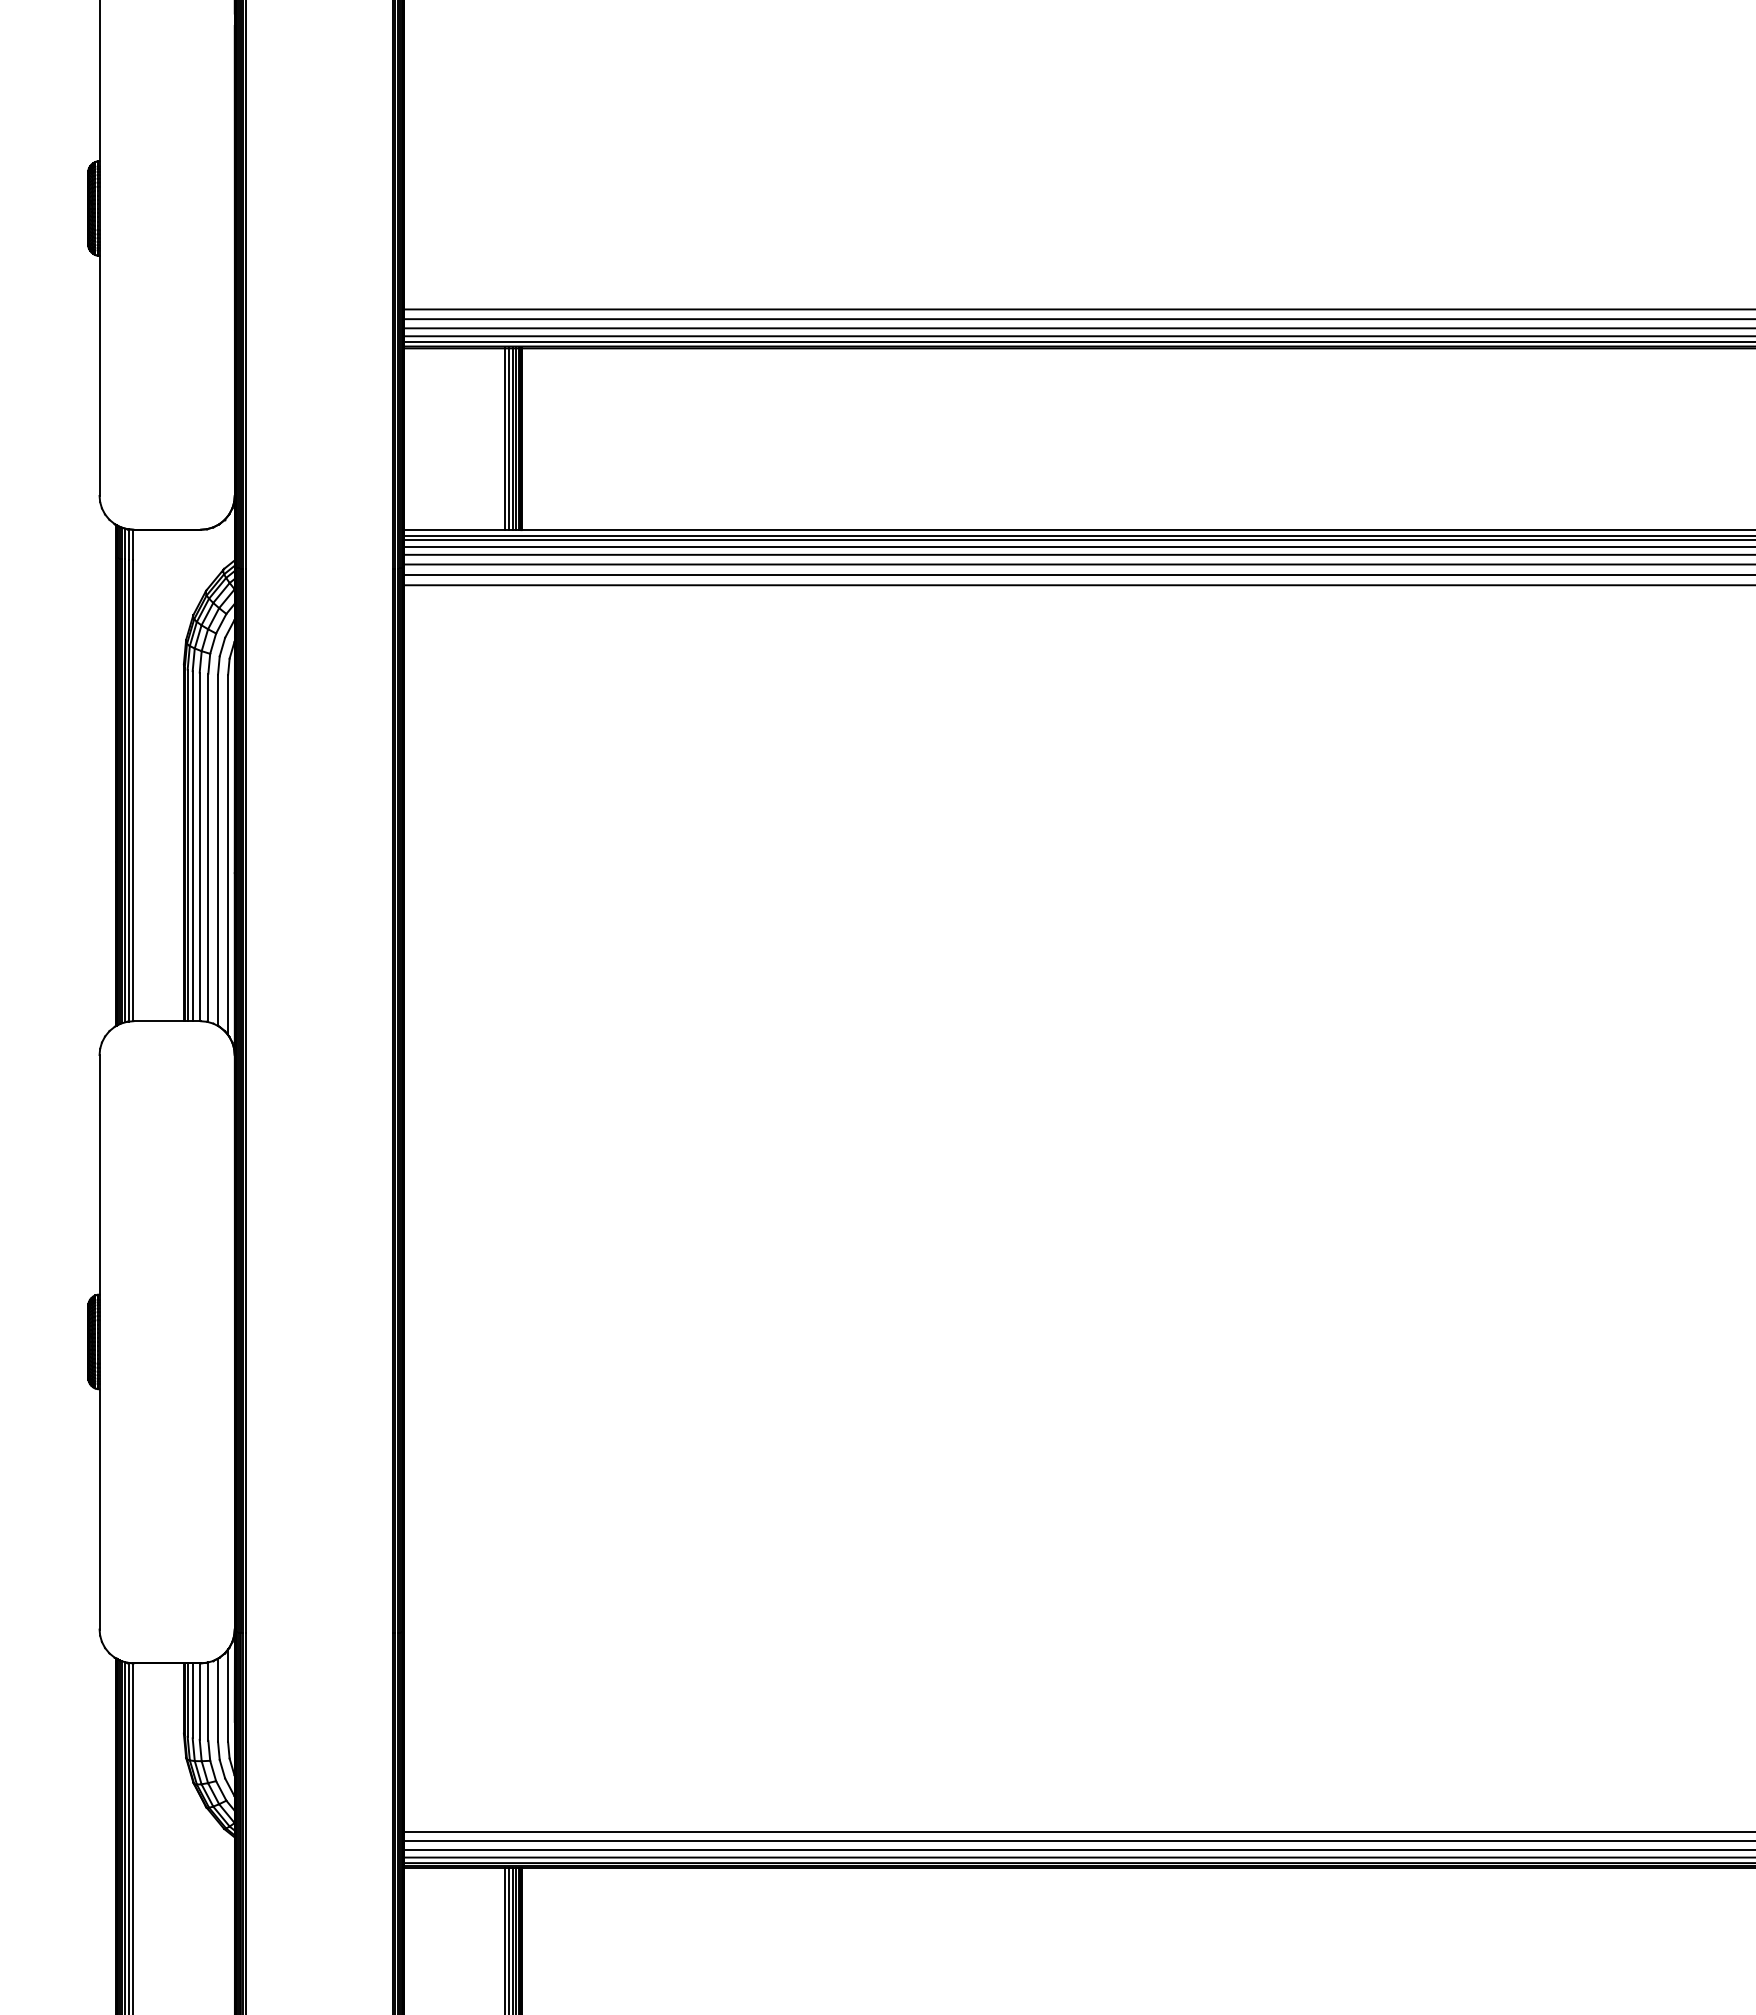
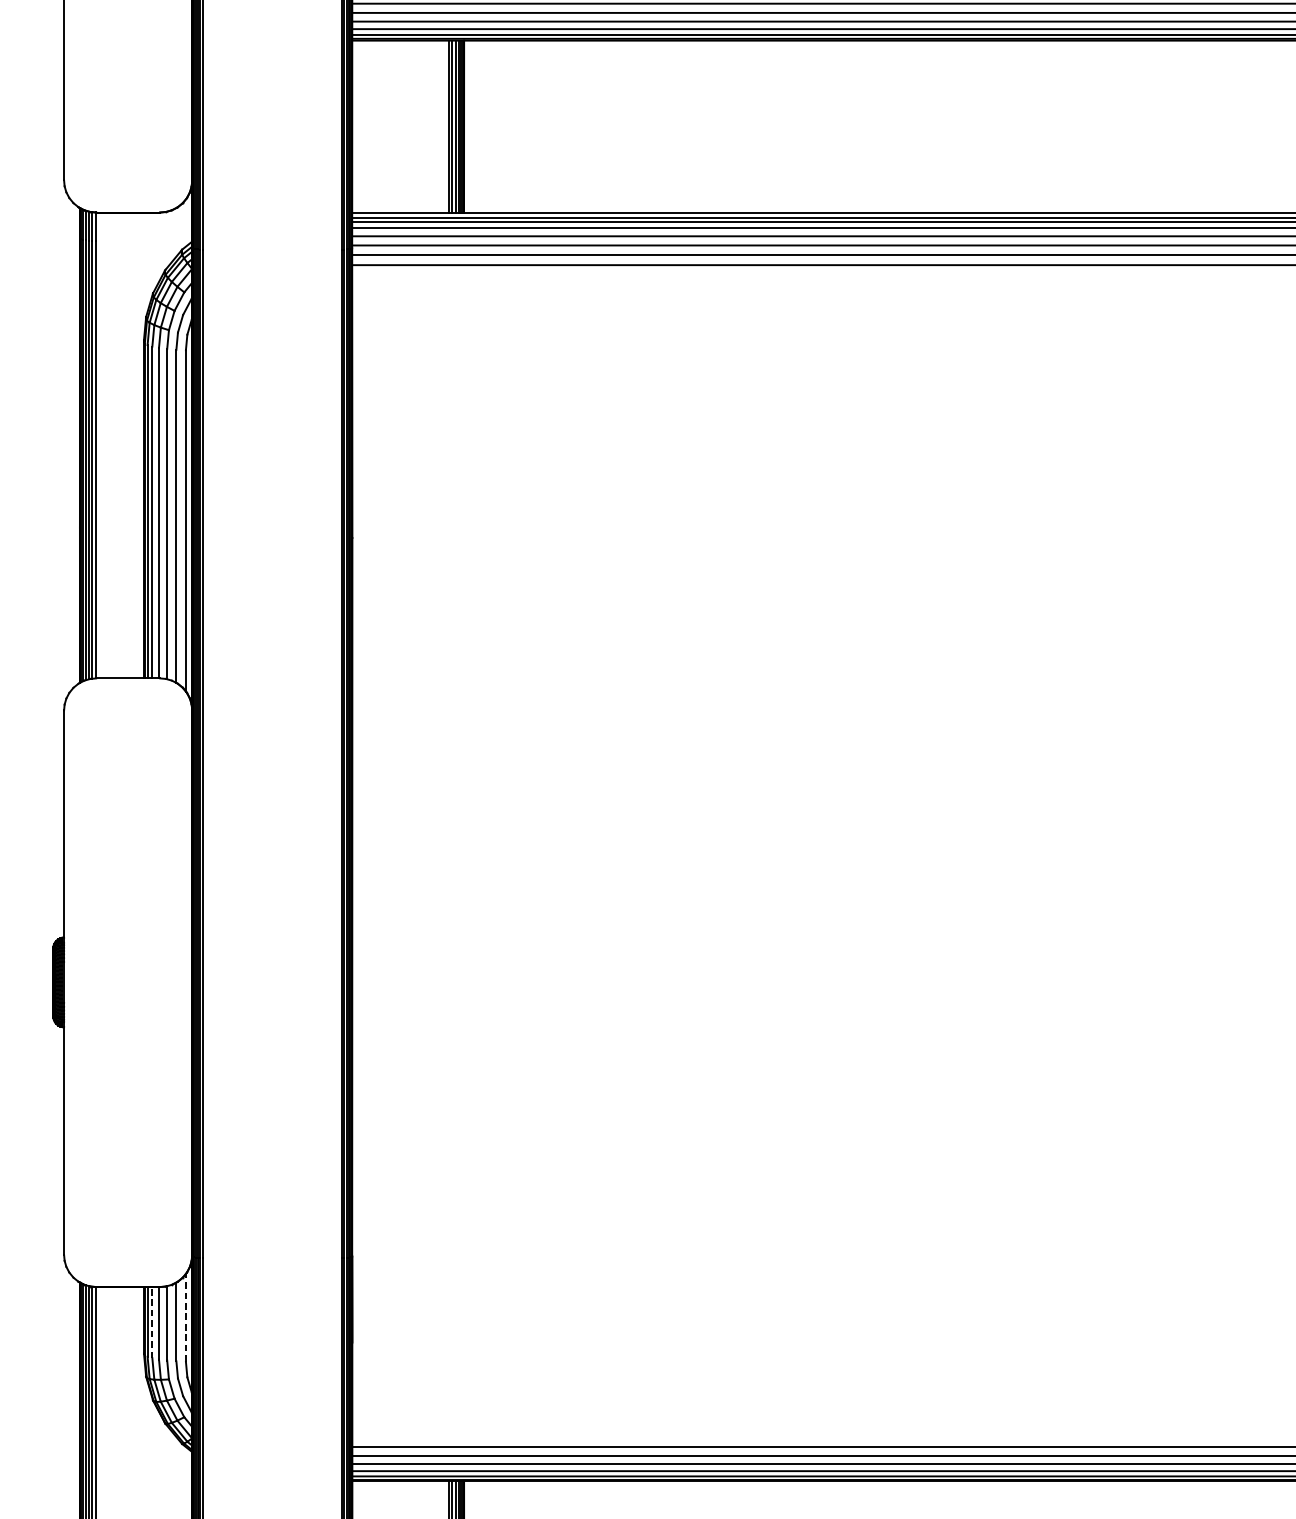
line: (228, 1695) -> (186, 1317), solid -> dashed
line: (192, 1700) -> (152, 1322), solid -> dashed

